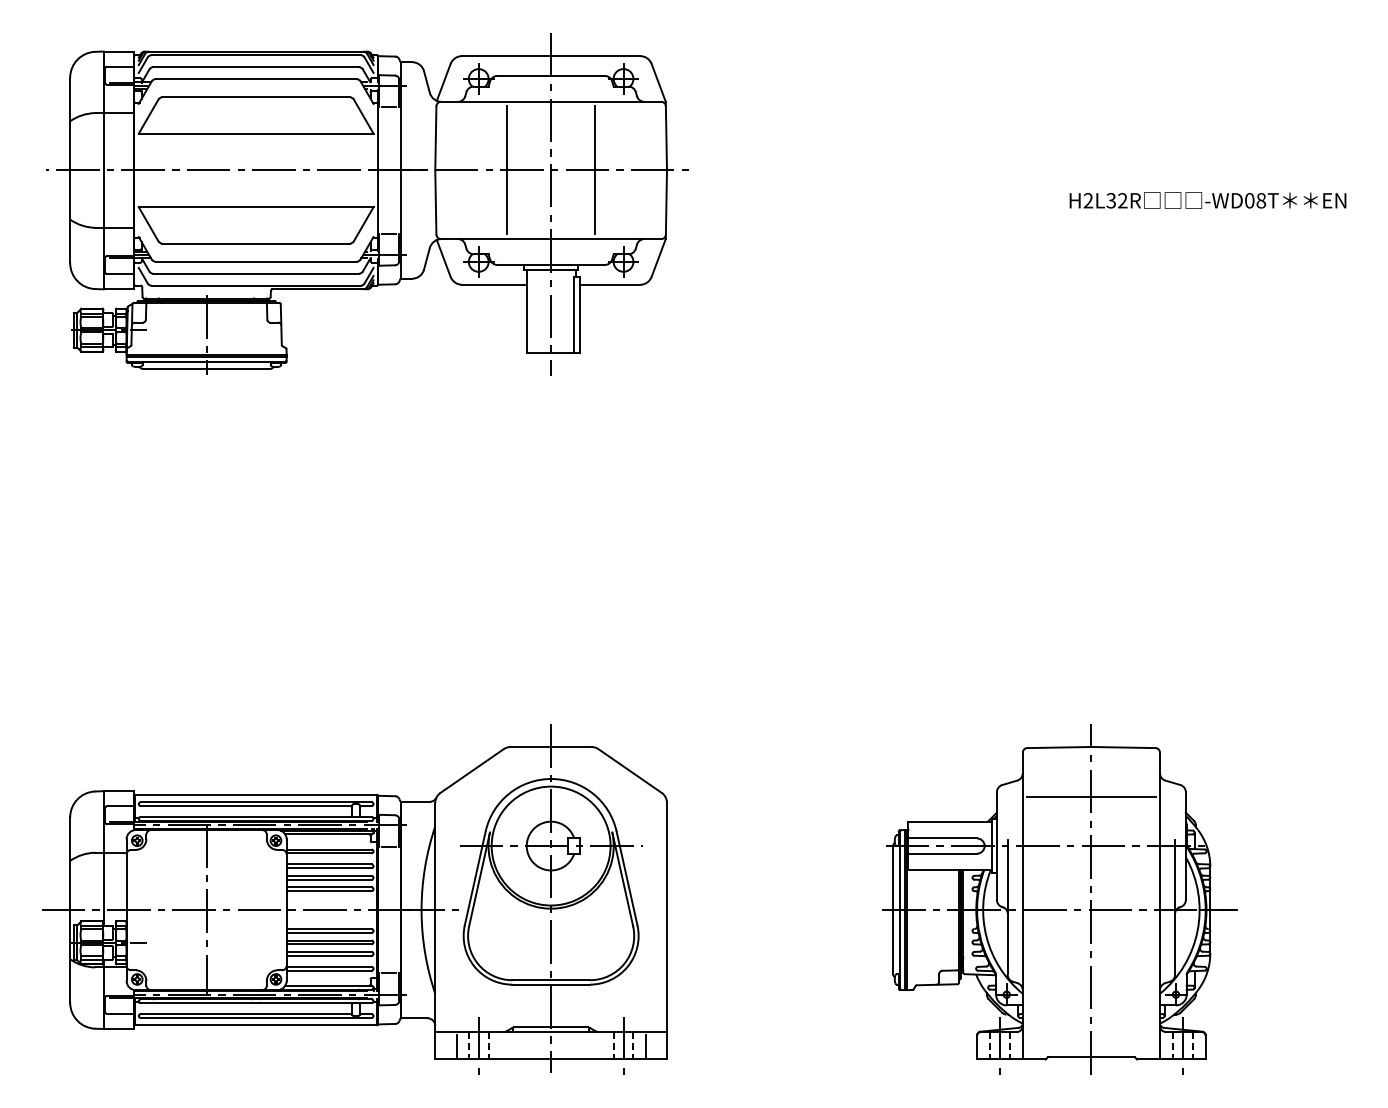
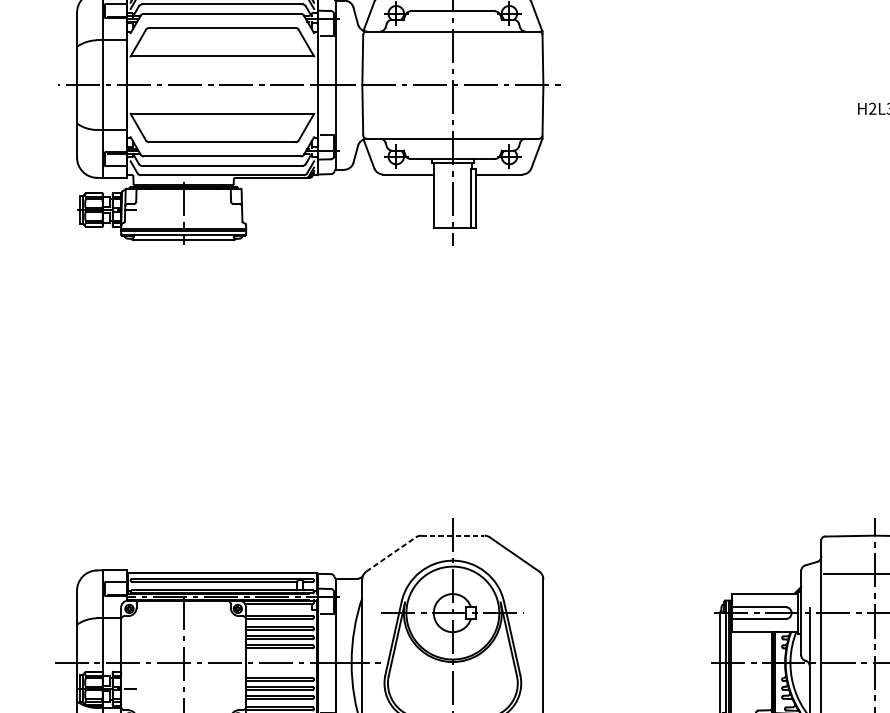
line: (506, 170) -> (417, 85), removed
line: (595, 170) -> (487, 85), removed
line: (551, 746) -> (453, 535), solid -> dashed
line: (472, 770) -> (391, 554), solid -> dashed

